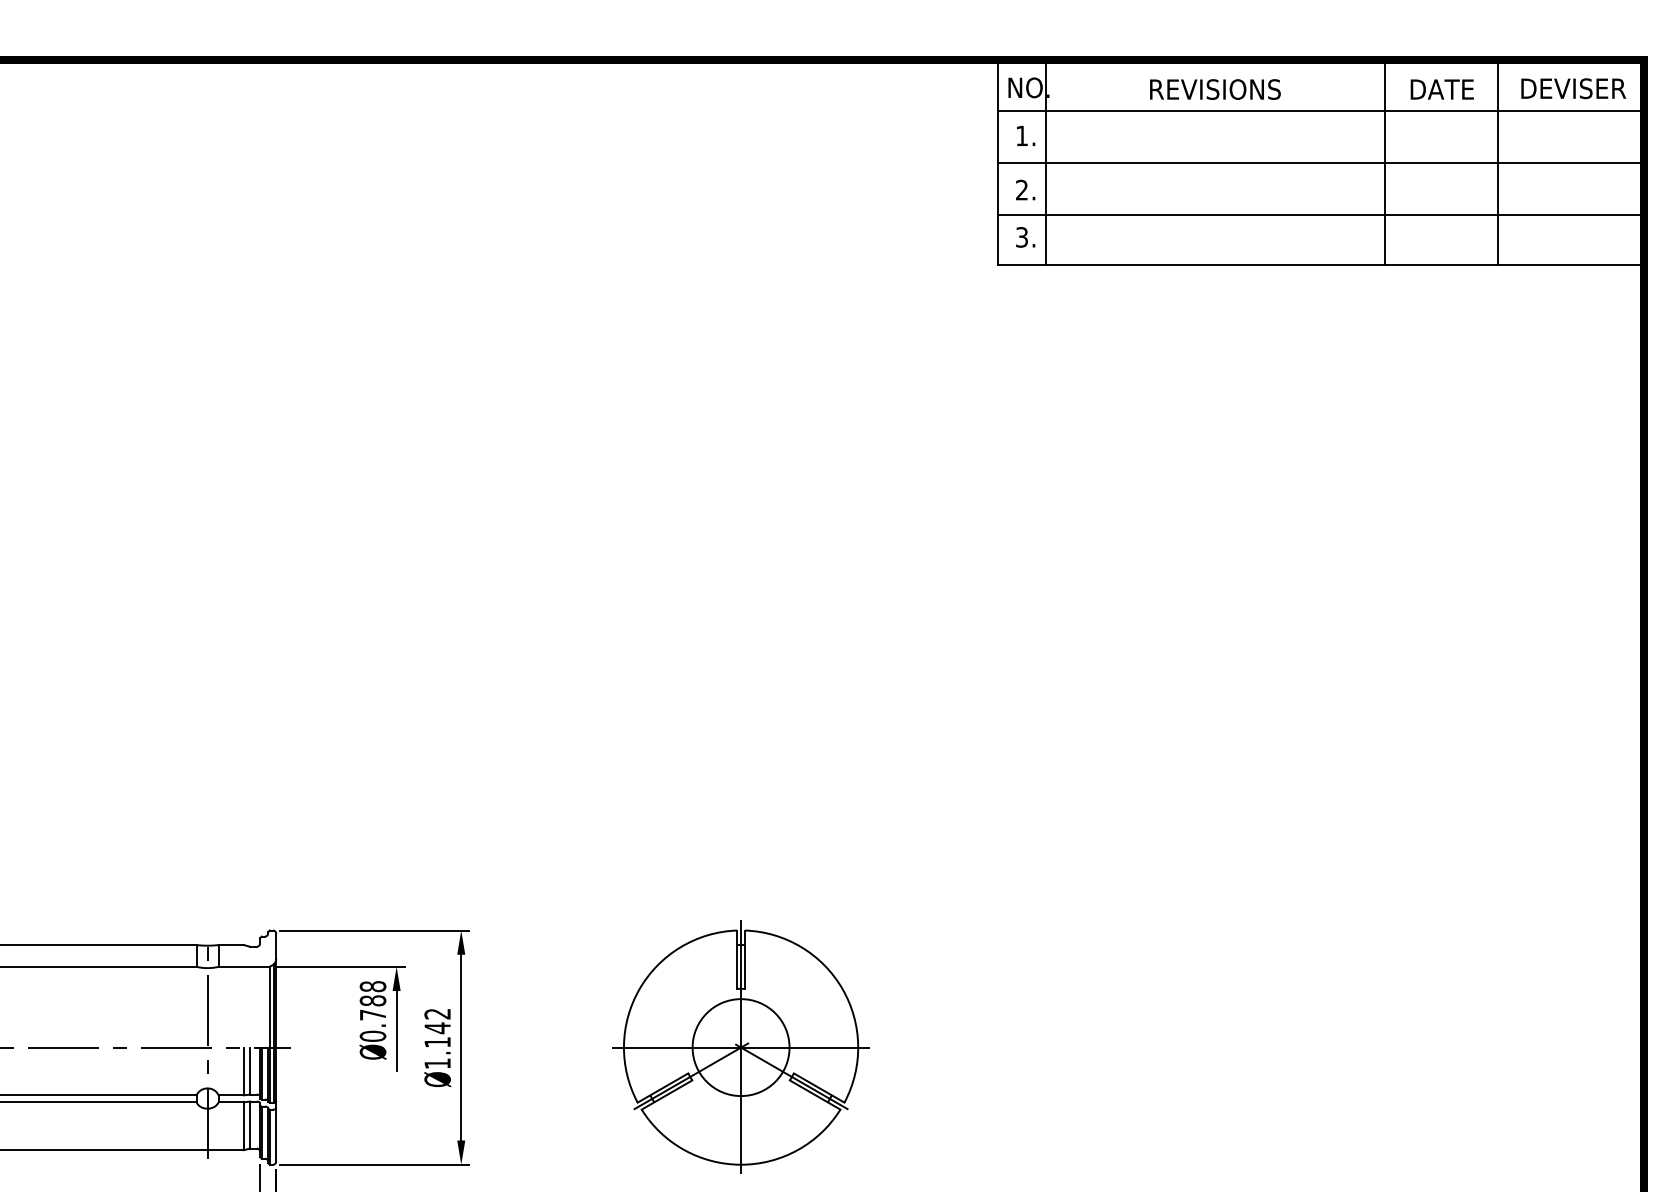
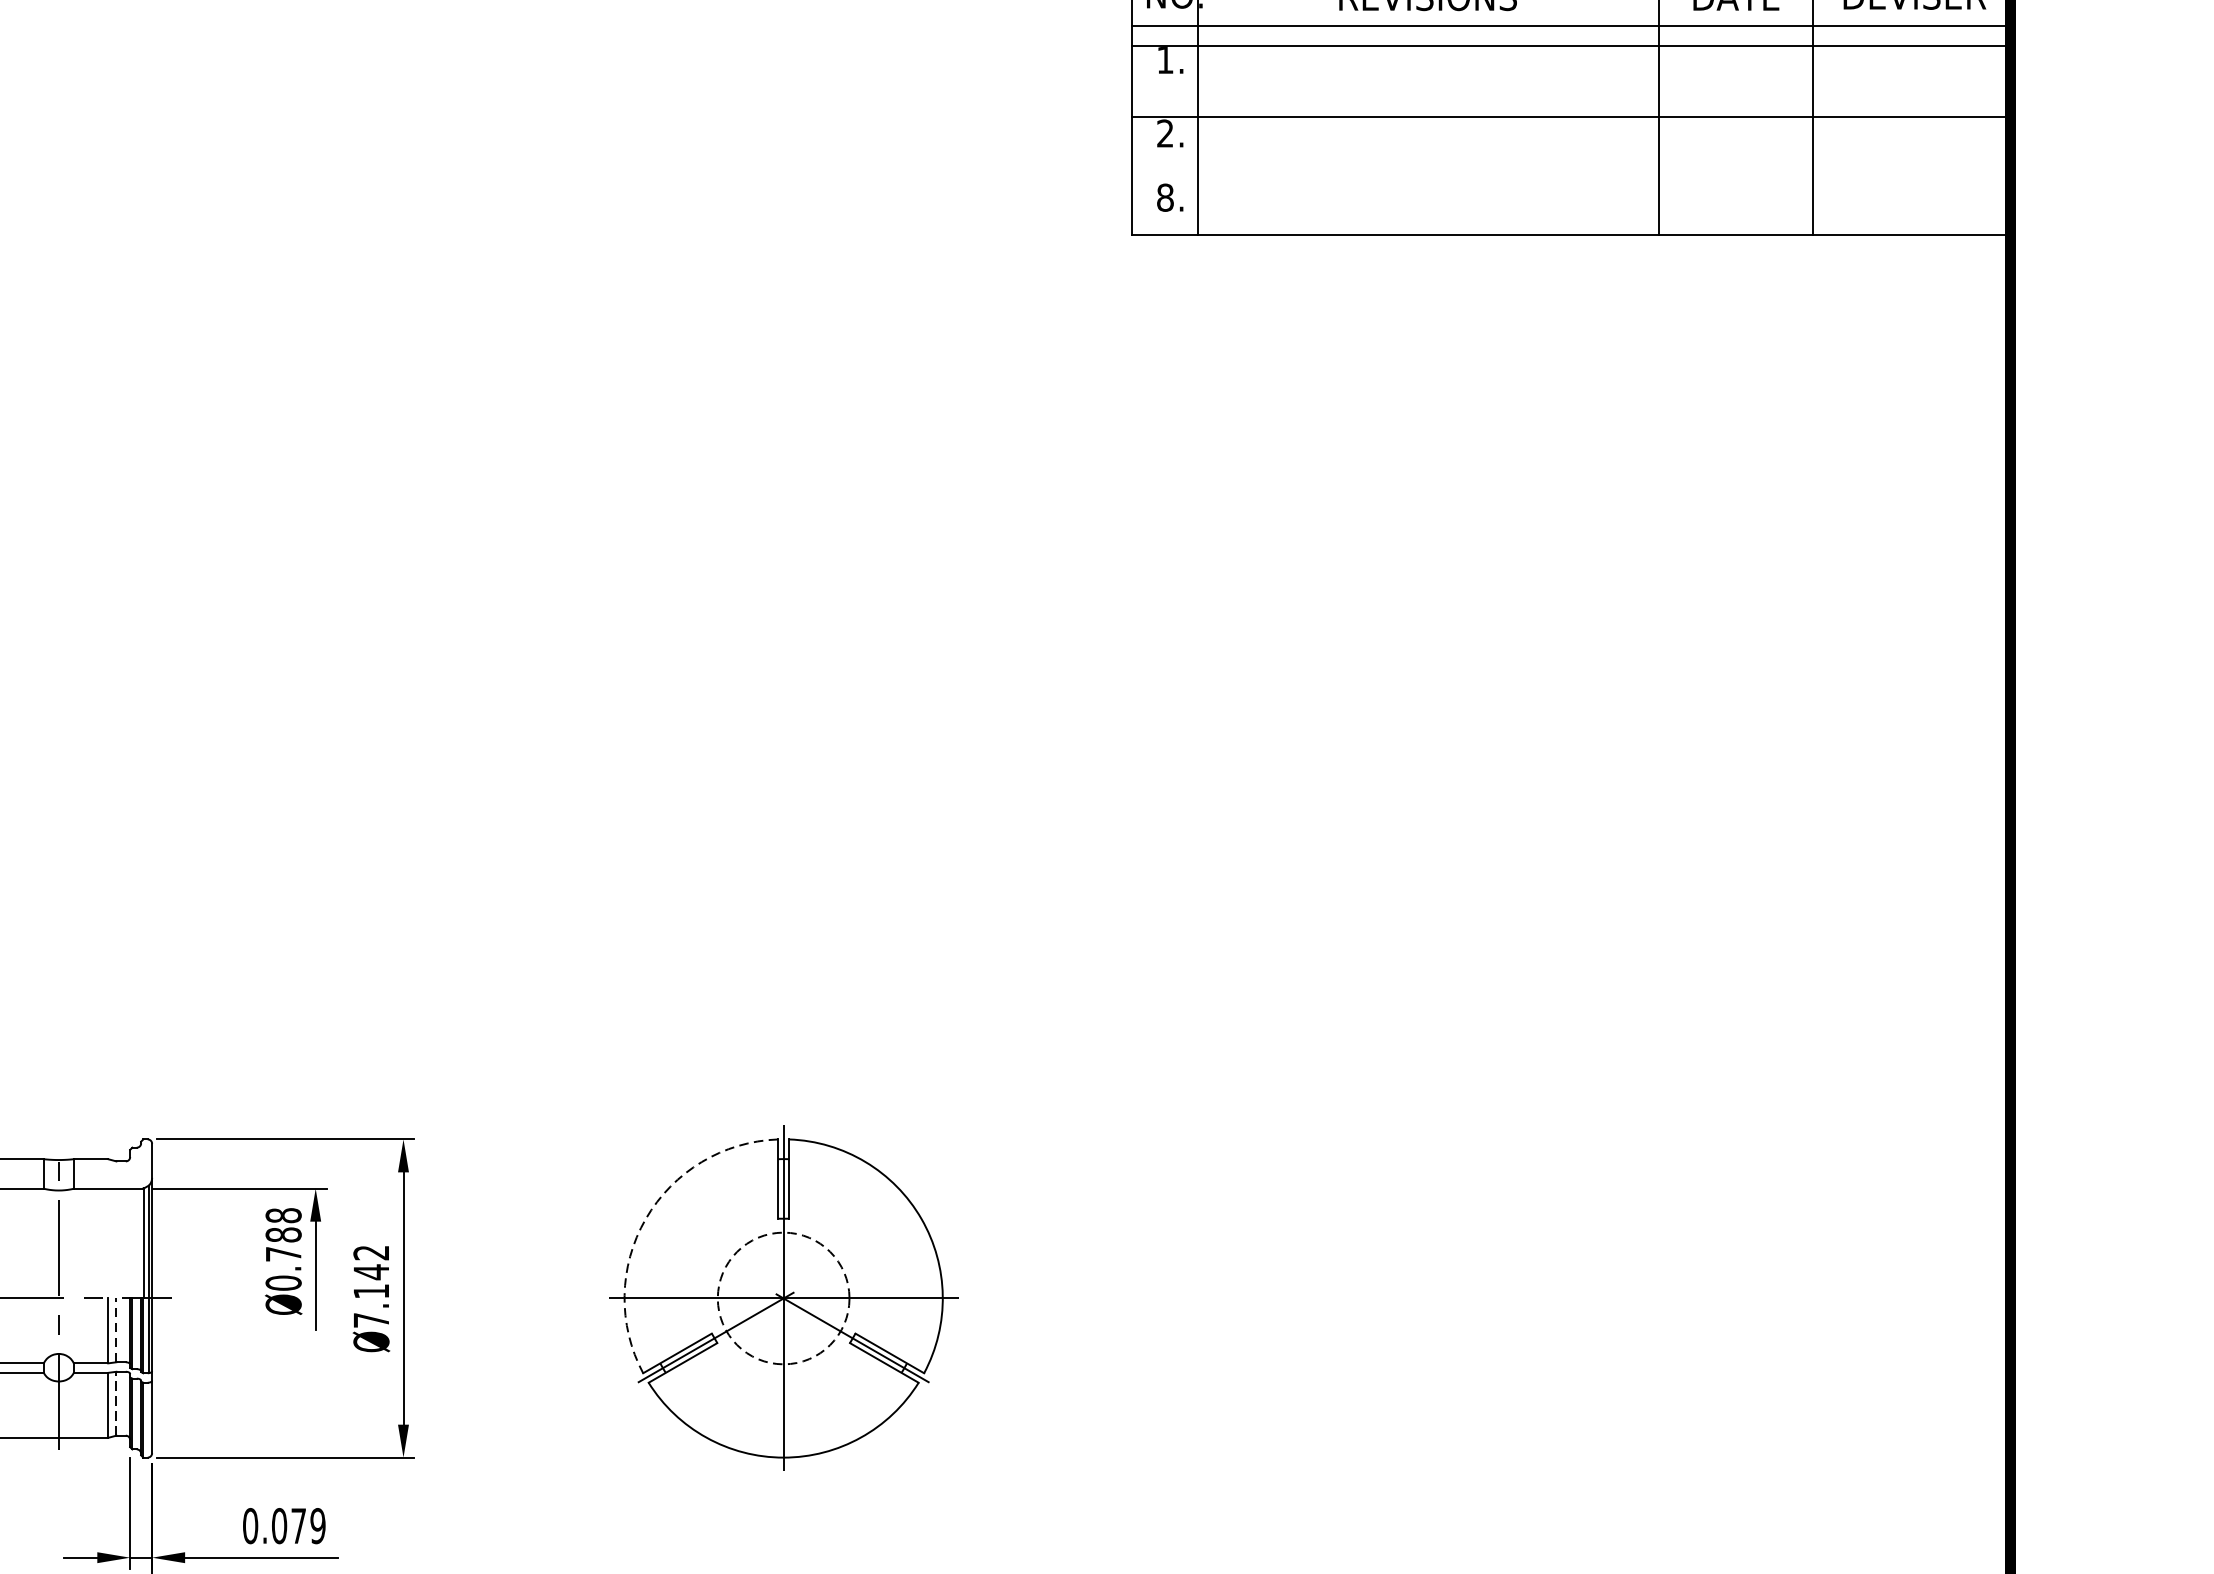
line: (1320, 163) -> (1570, 47), moved
line: (1320, 214) -> (1570, 116), moved
text: (1022, 237) -> (1166, 197), 3. -> 8.
arc: (639, 989) -> (645, 1219), solid -> dashed
circle: (740, 1047) -> (782, 1298), solid -> dashed
text: (437, 1063) -> (371, 1320), Ø1.142 -> Ø7.142
line: (249, 1070) -> (115, 1329), solid -> dashed
line: (249, 1125) -> (115, 1404), solid -> dashed

